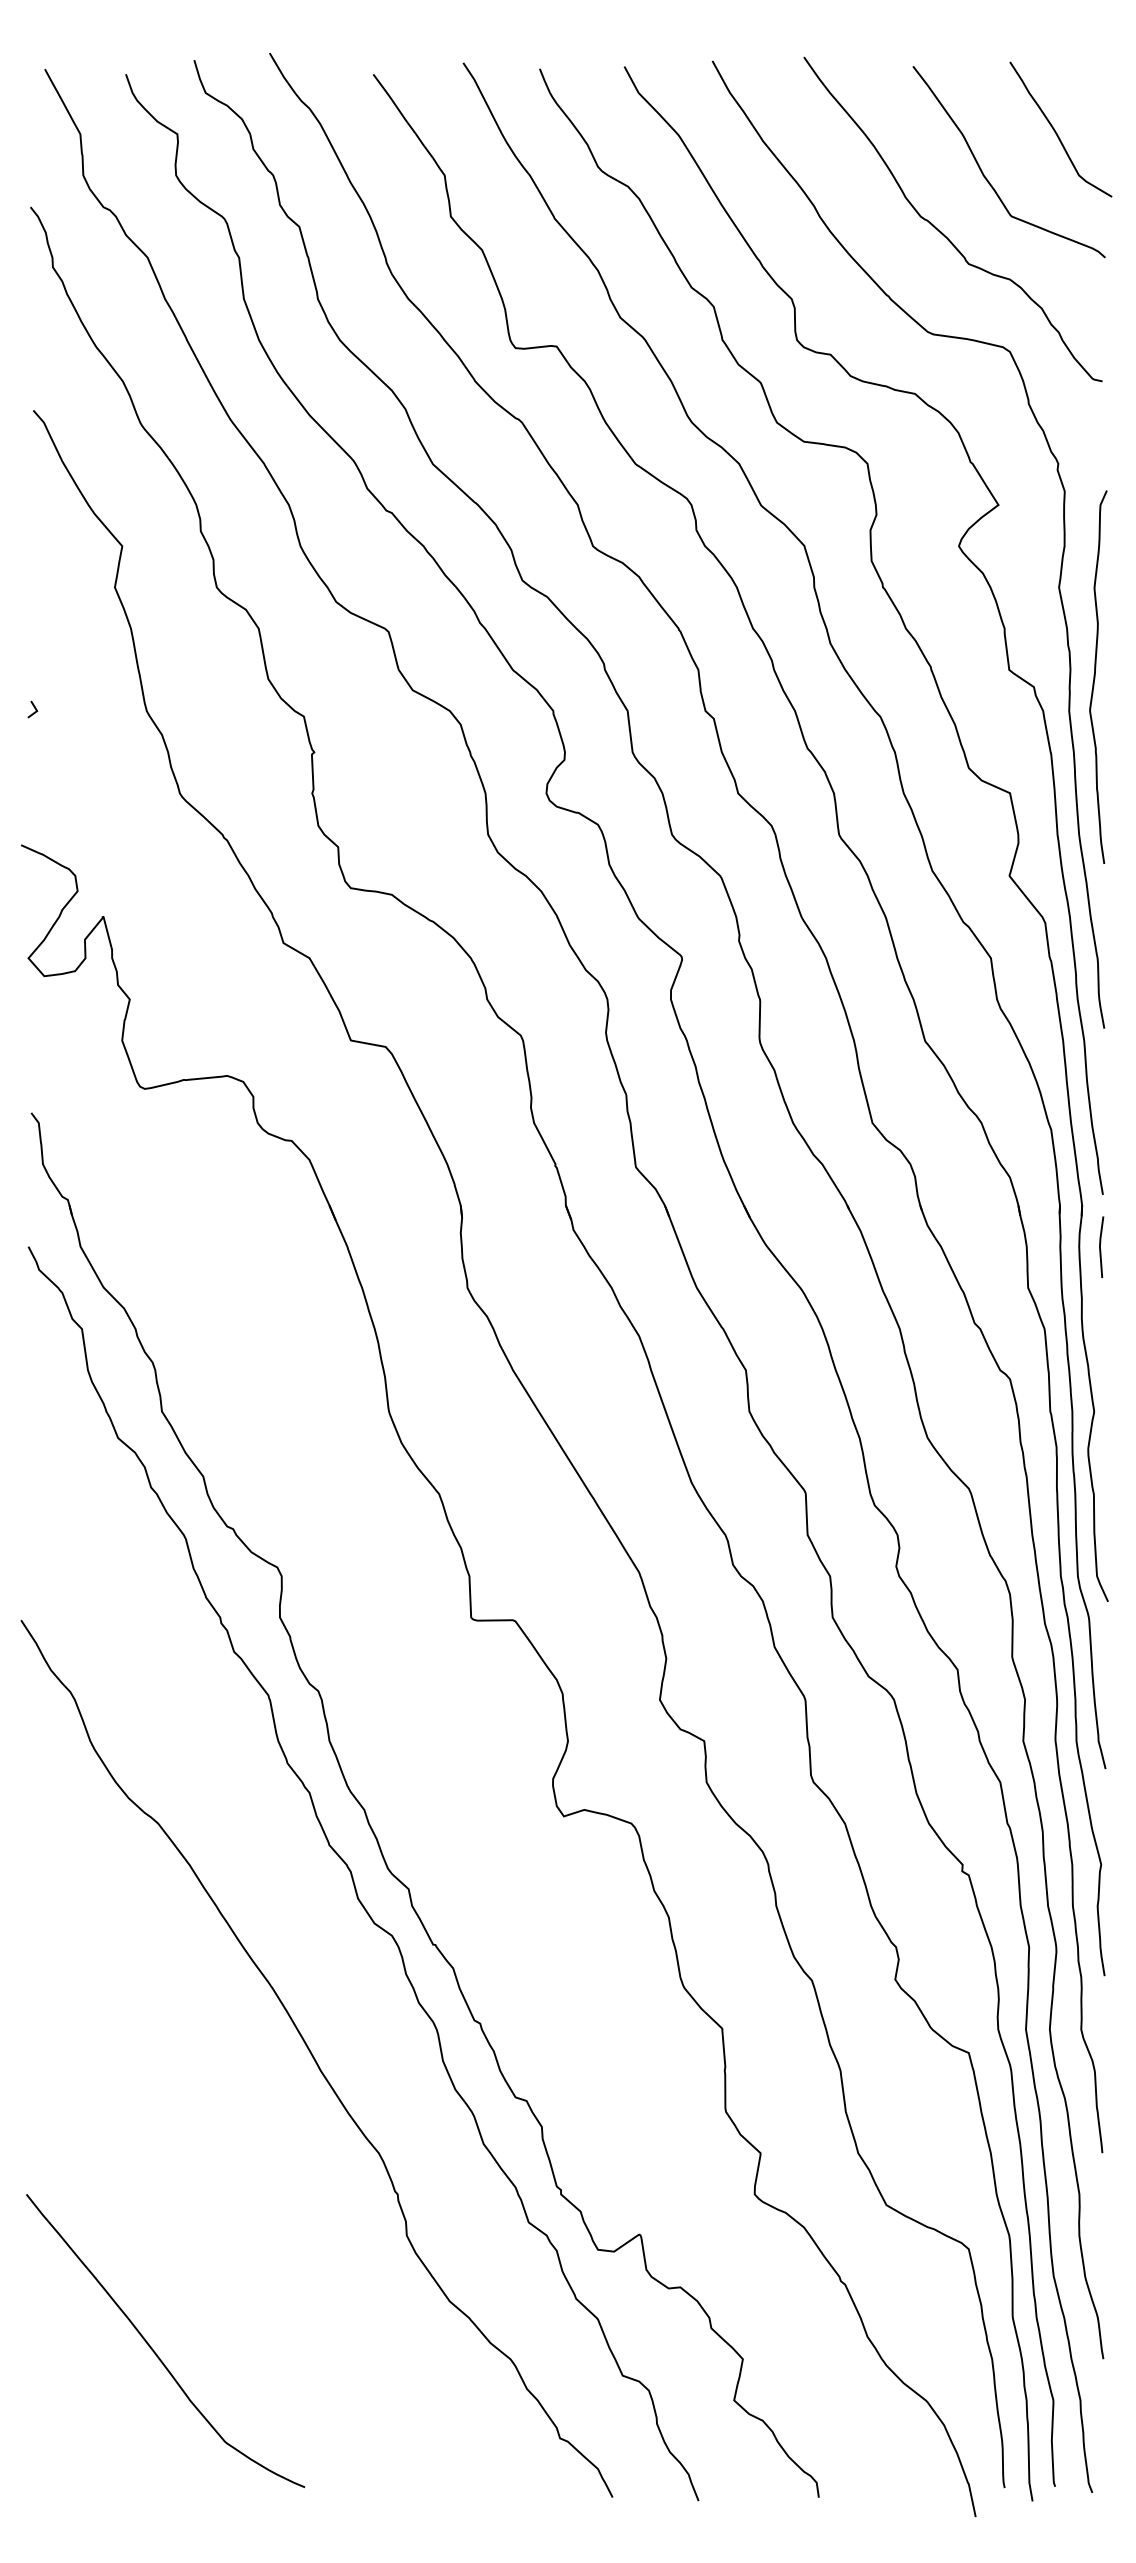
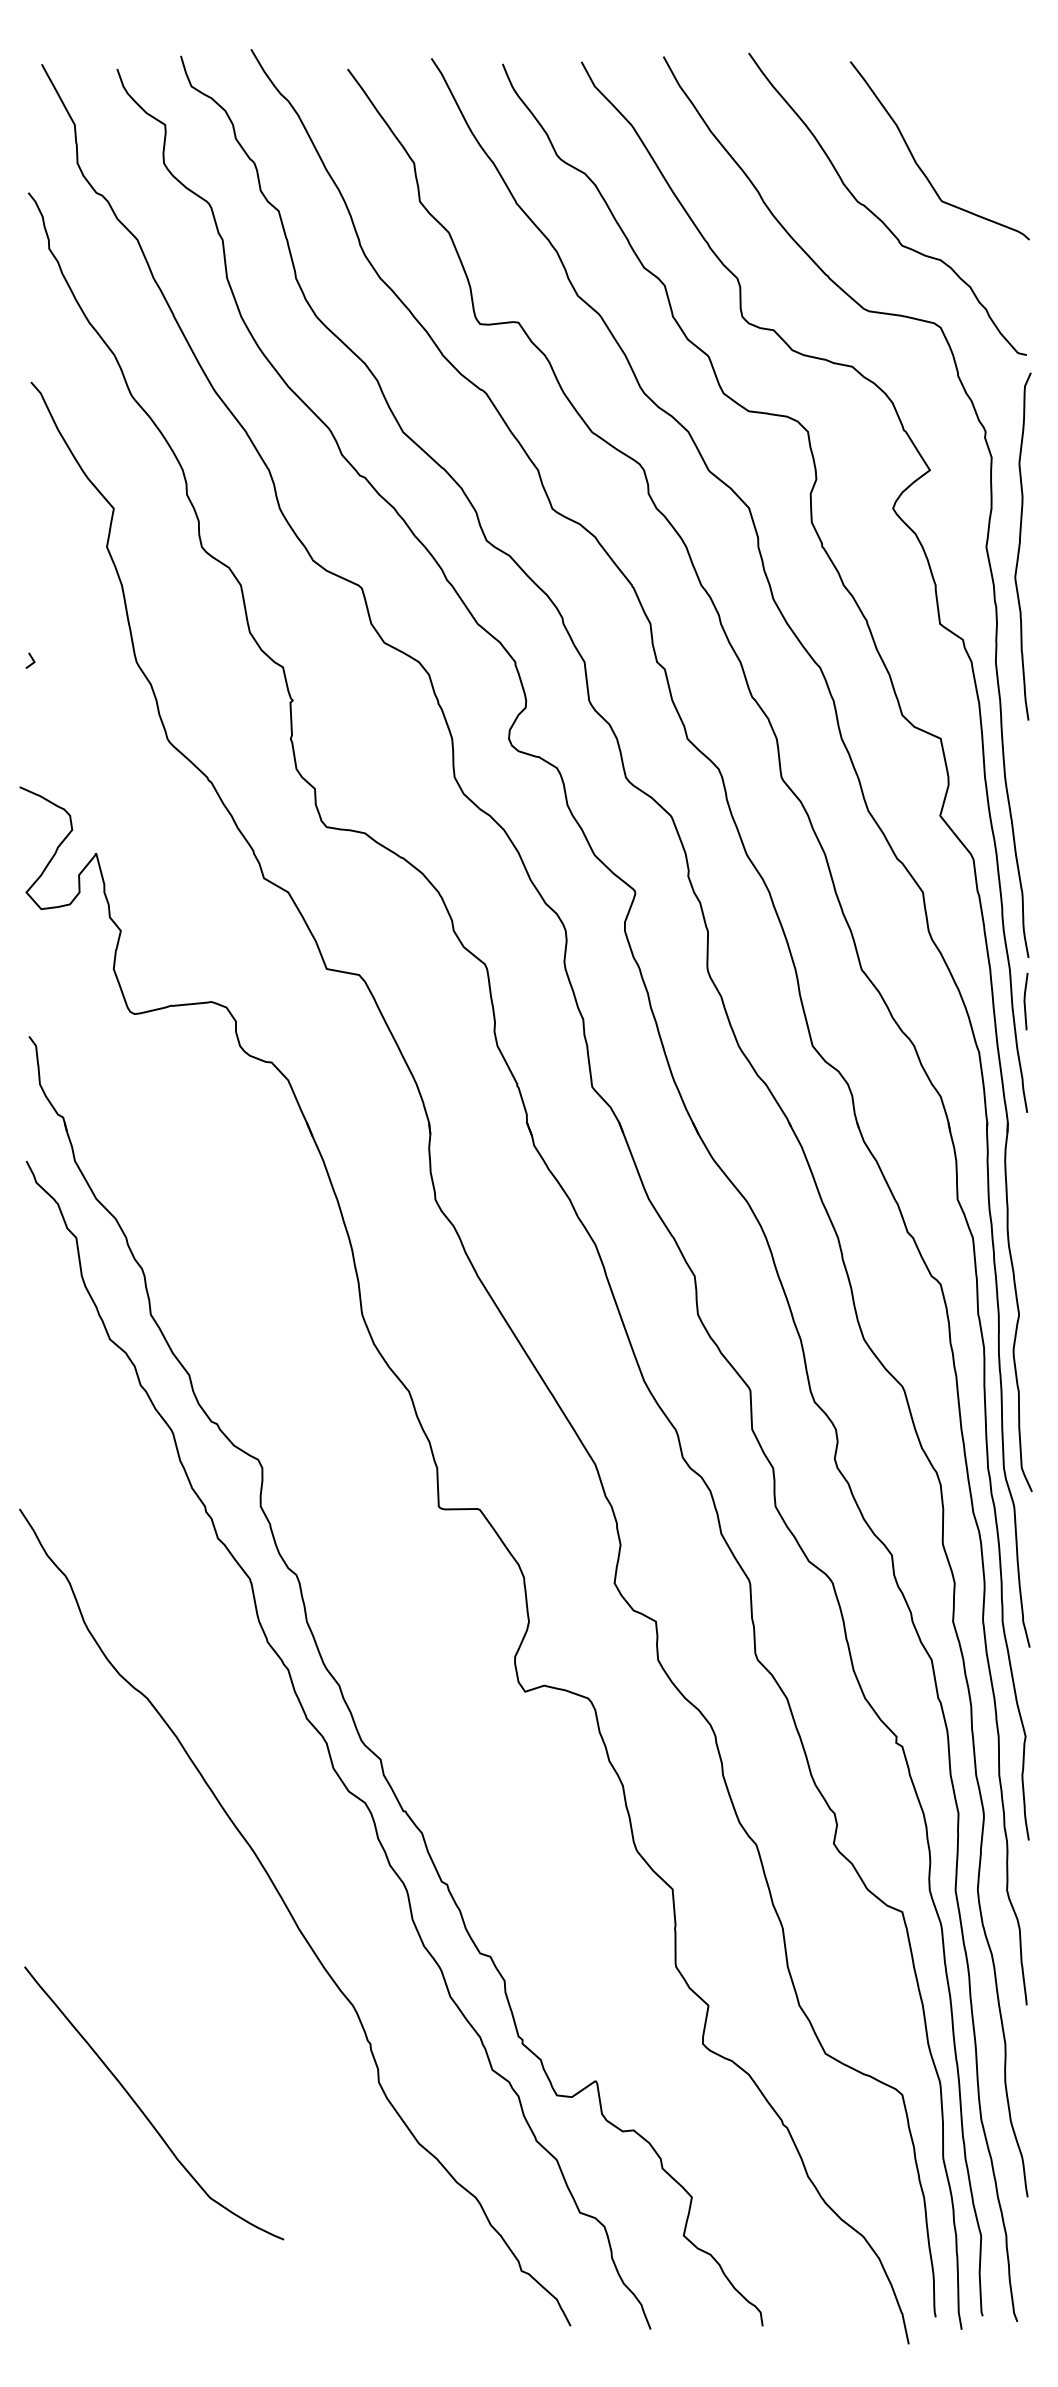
curve: (1057, 132) -> (984, 123), removed
curve: (1095, 677) -> (1020, 546), moved
line: (1101, 1247) -> (1025, 1001), moved
curve: (154, 2349) -> (143, 2111), moved

